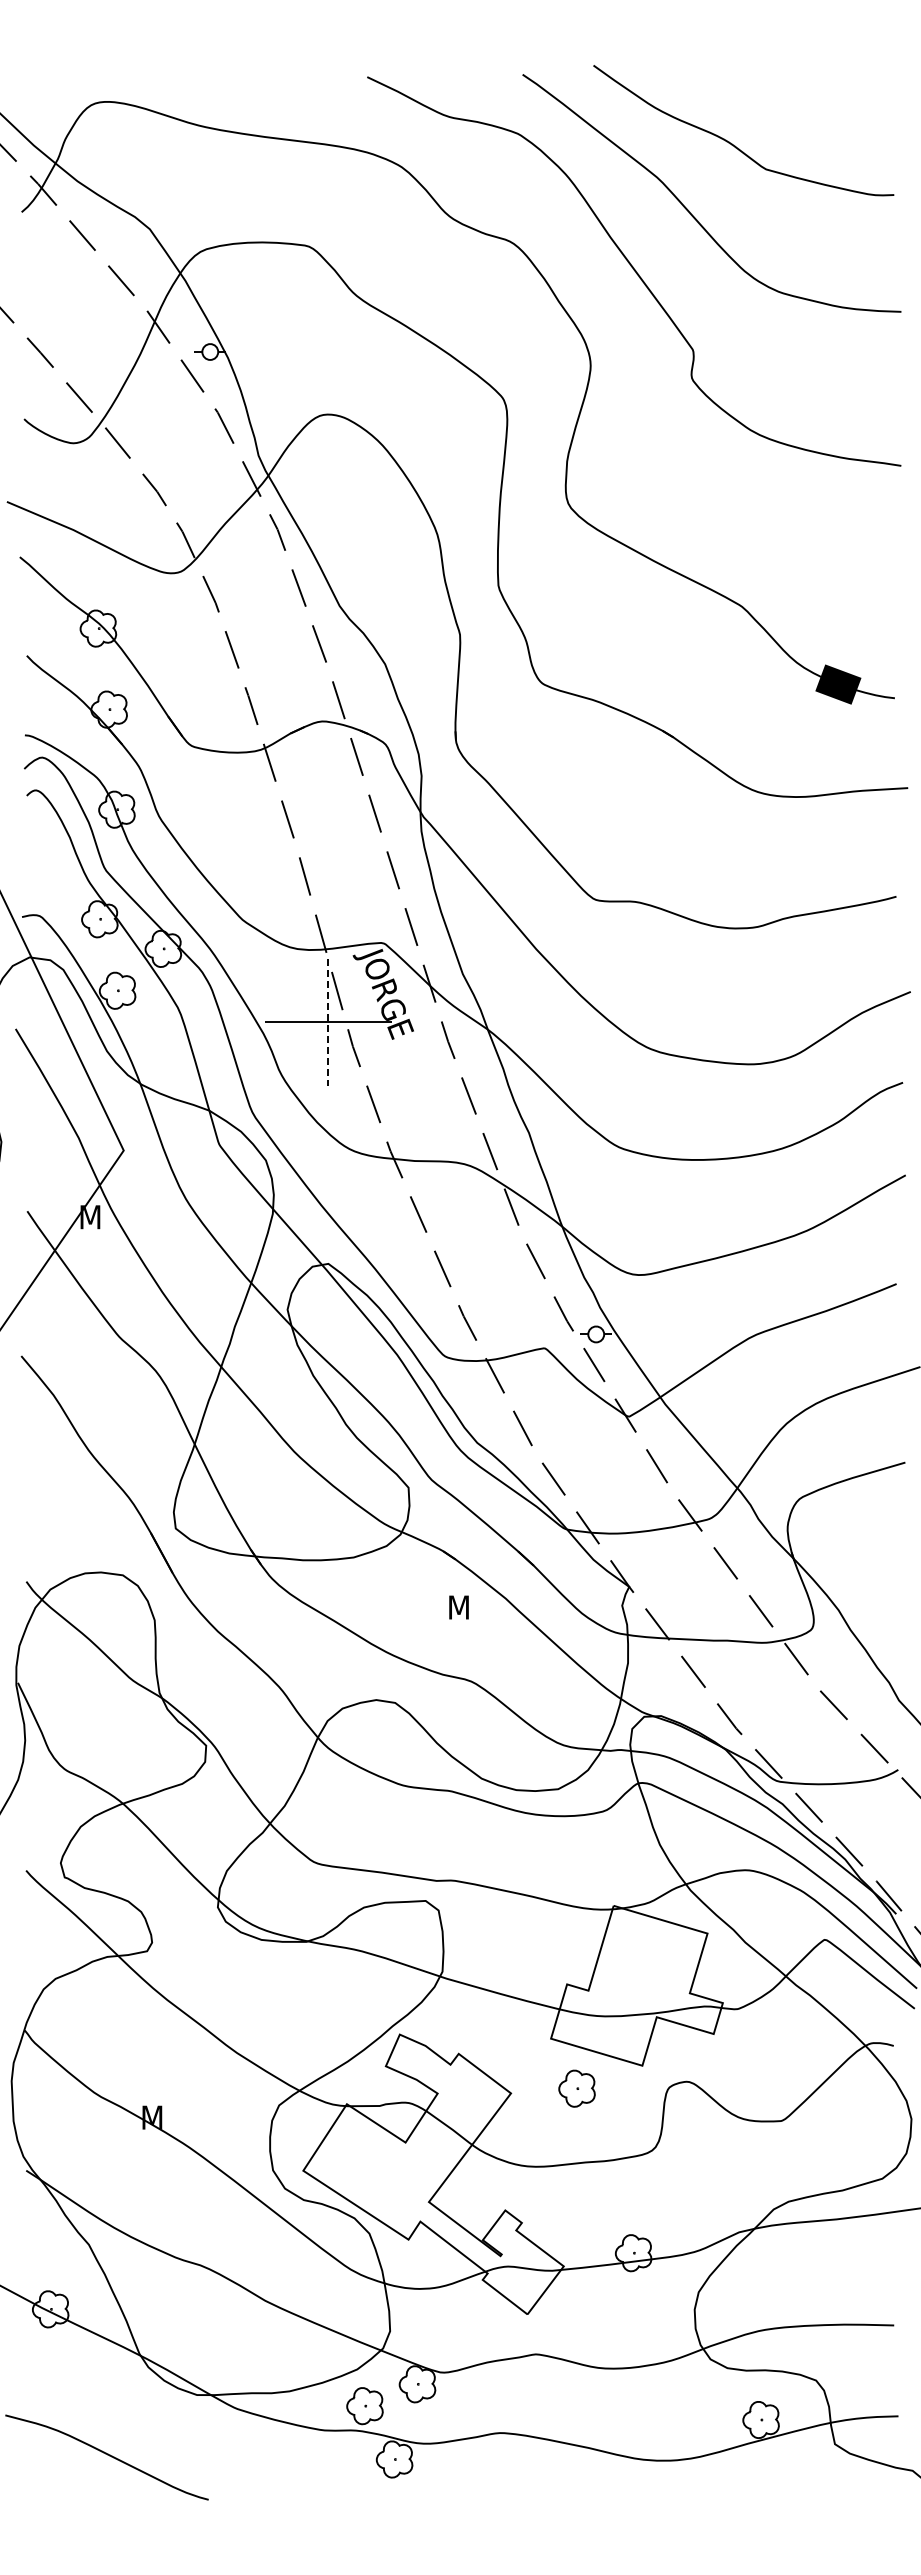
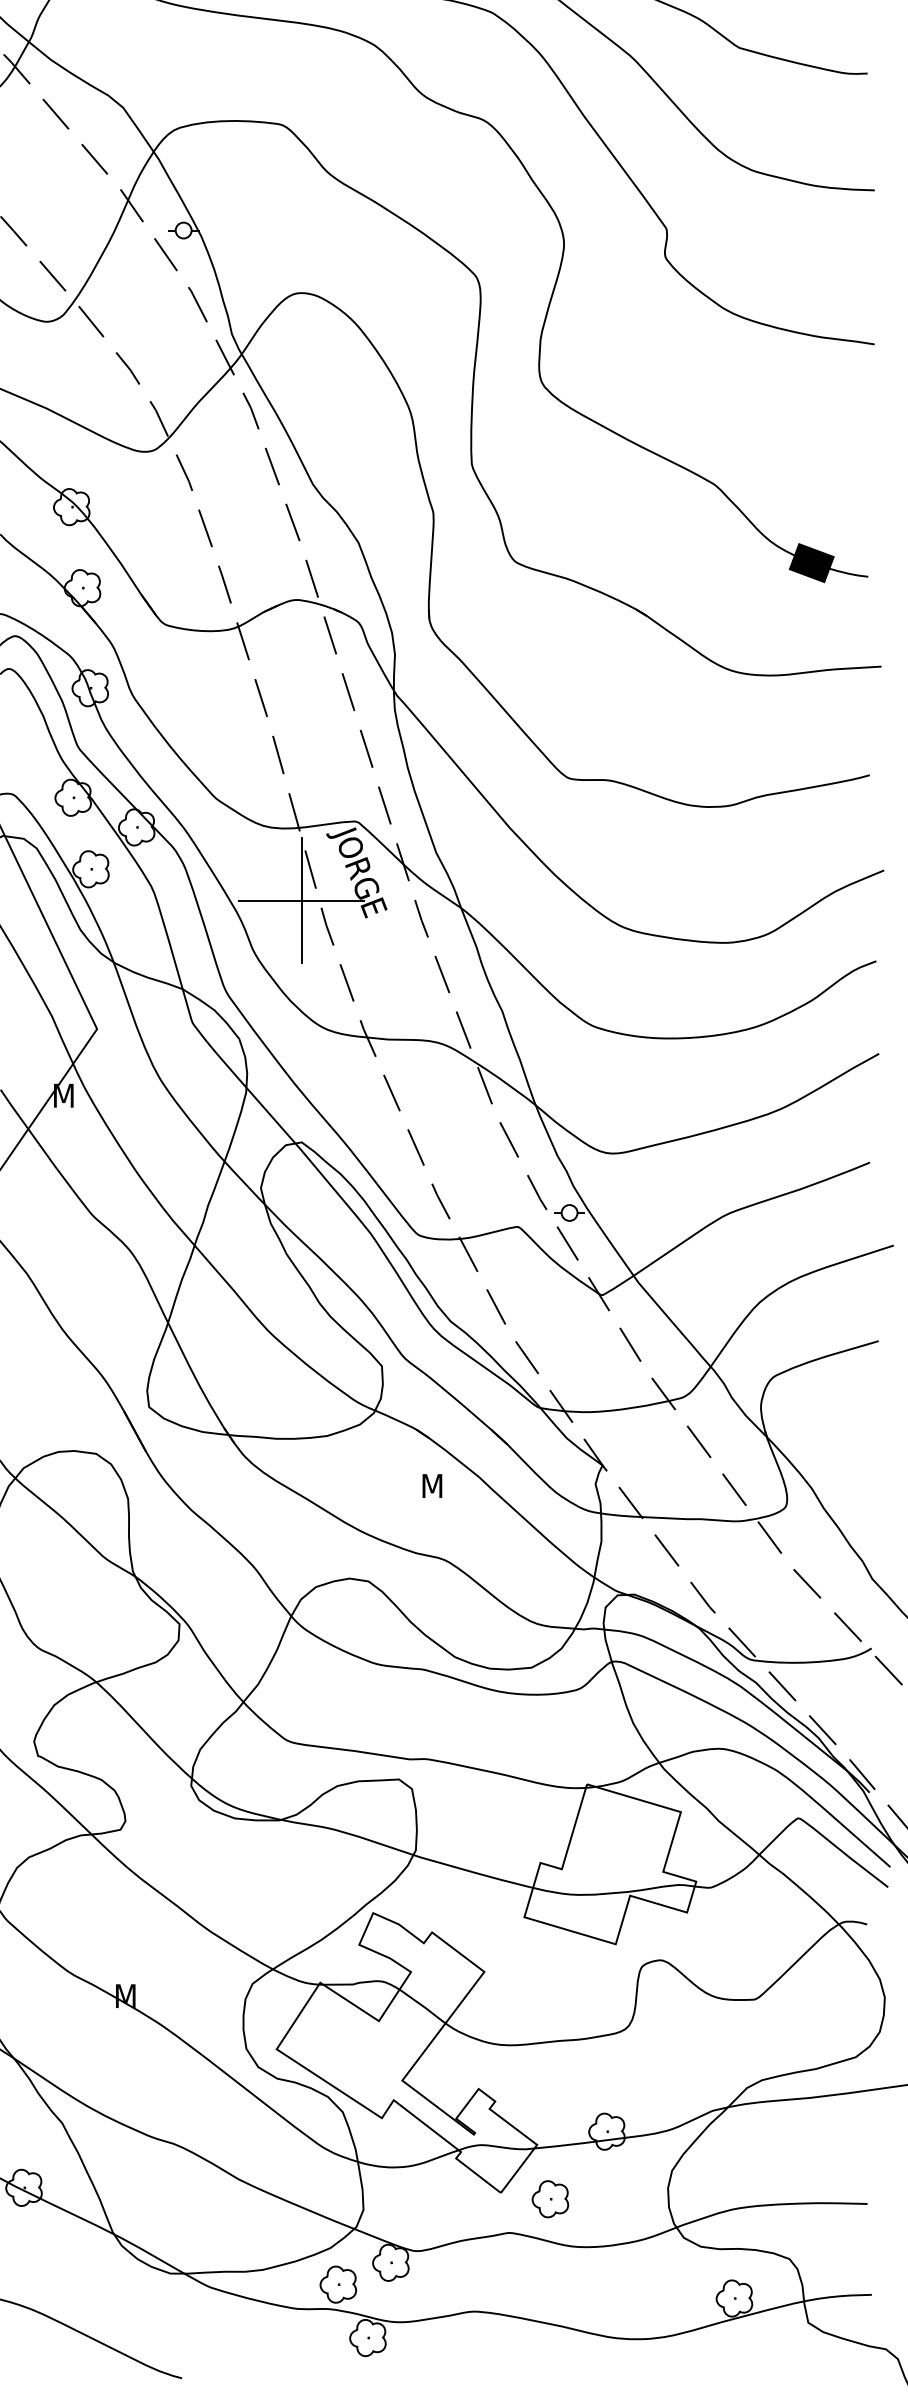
line: (328, 1022) -> (301, 901), dashed -> solid
part: (576, 2088) -> (549, 2199), moved

